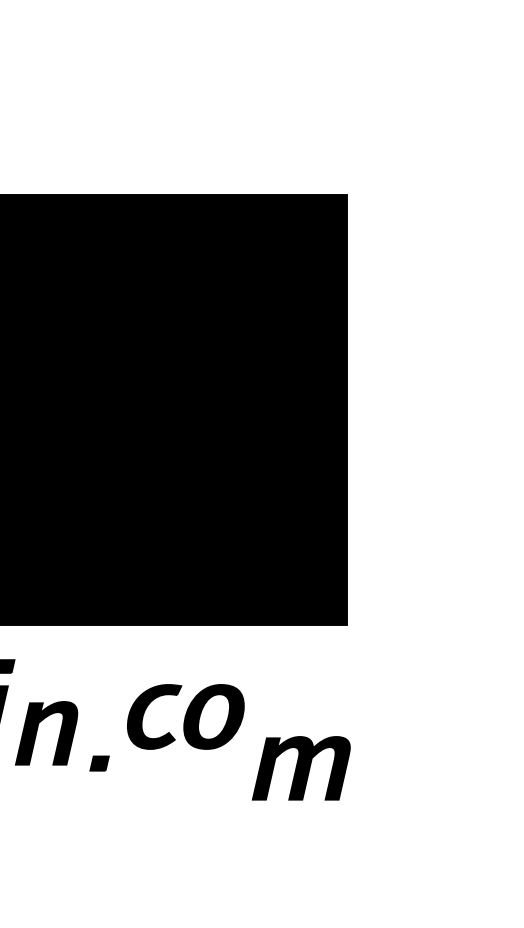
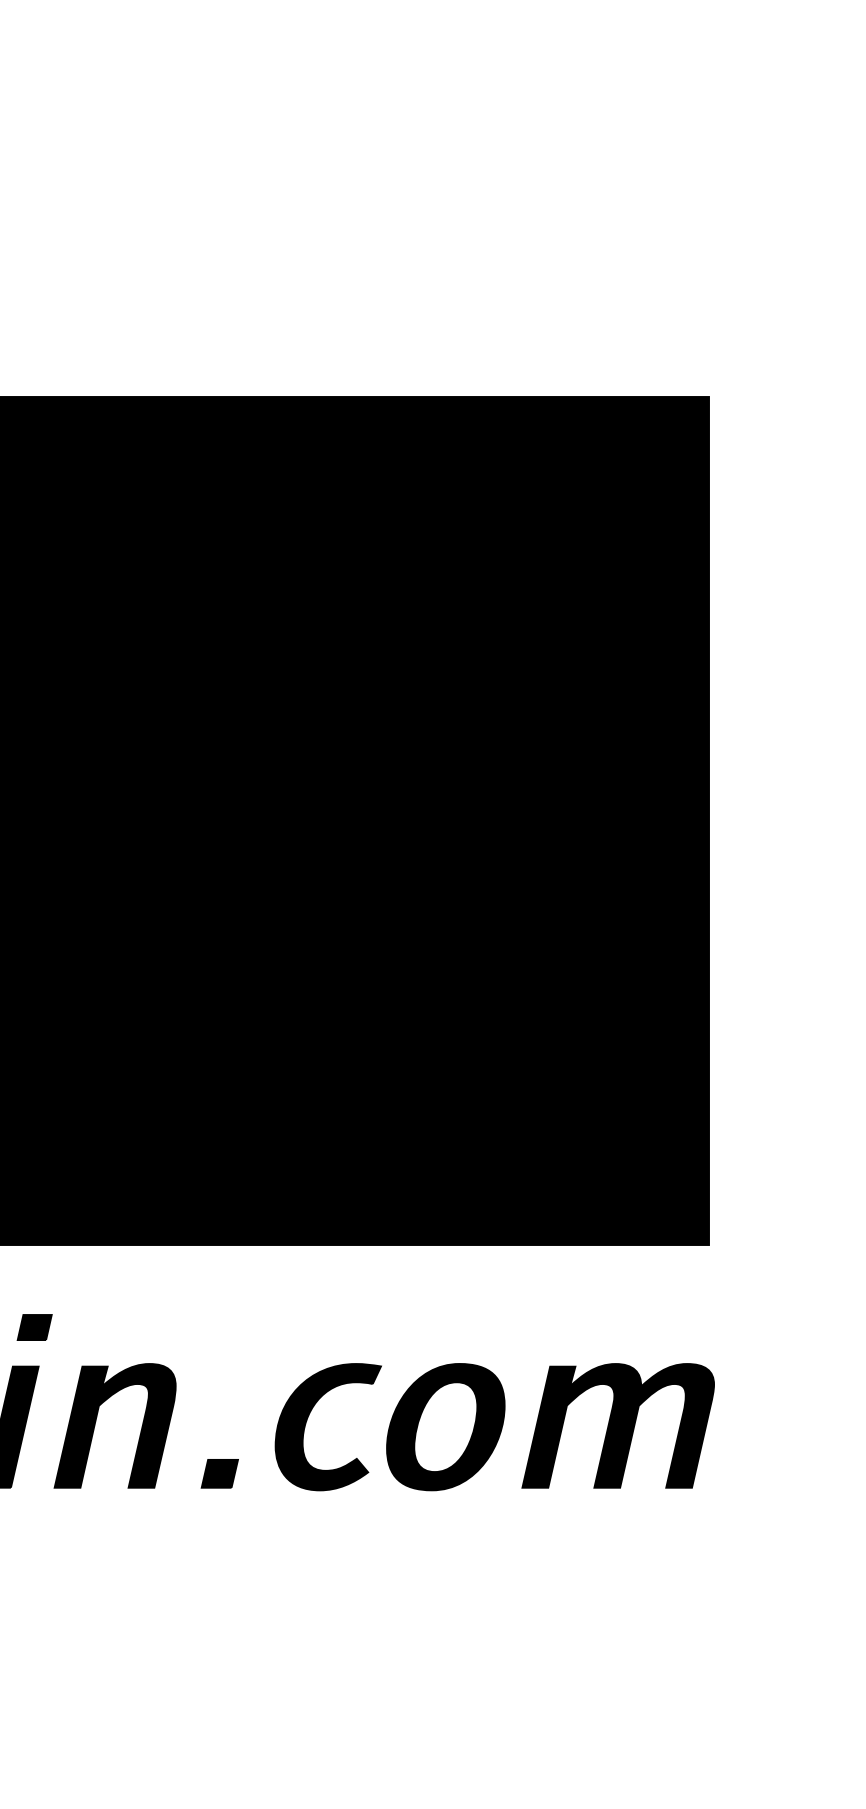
part: (37, 732) -> (97, 1424), moved
part: (99, 763) -> (219, 1473), moved
part: (300, 768) -> (616, 1426), moved

